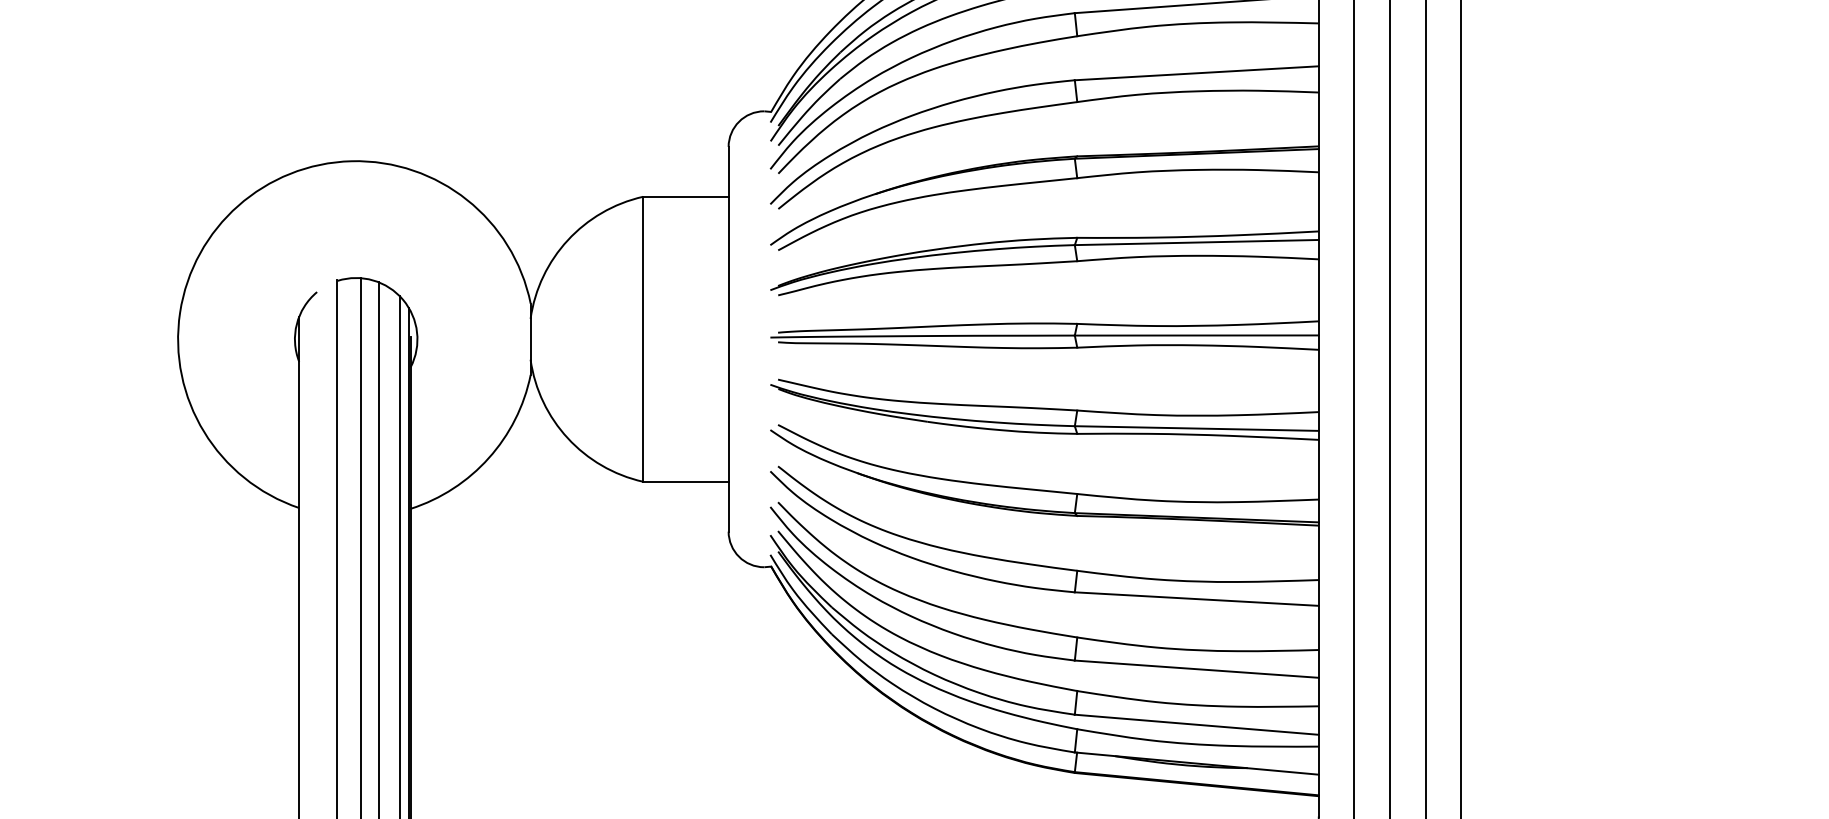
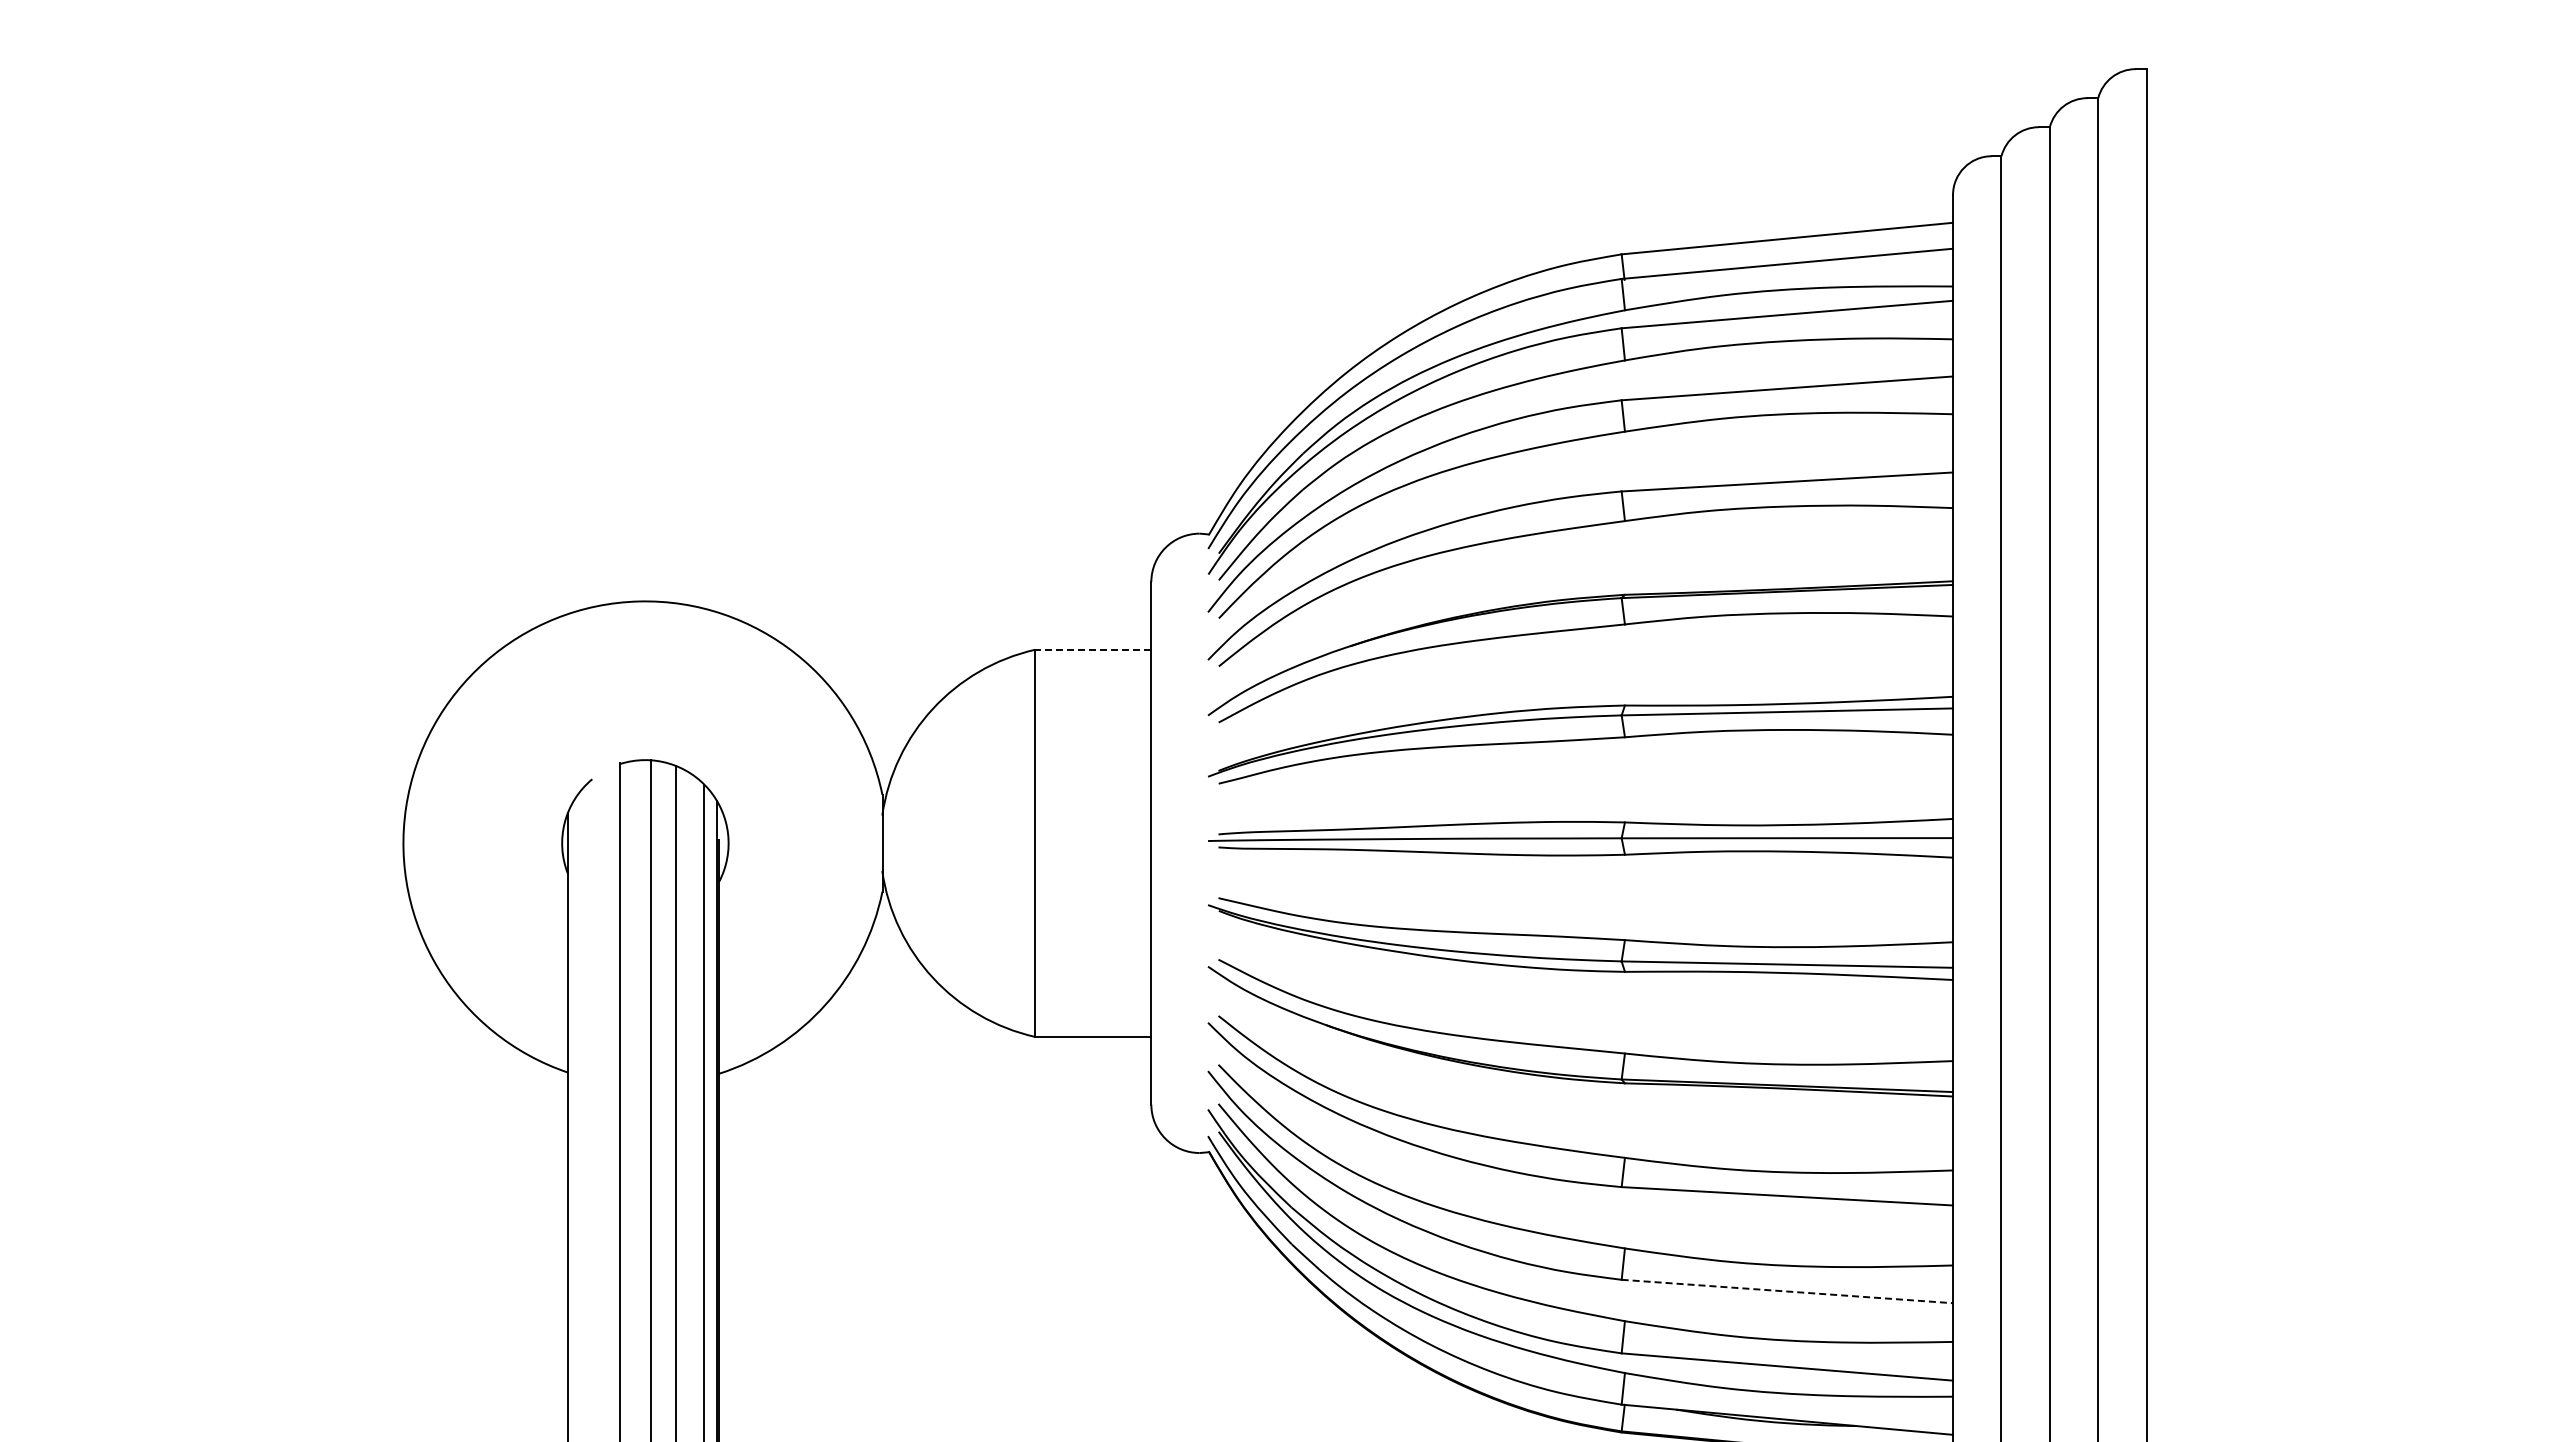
line: (685, 196) -> (1092, 649), solid -> dashed
line: (1196, 669) -> (1787, 1291), solid -> dashed

